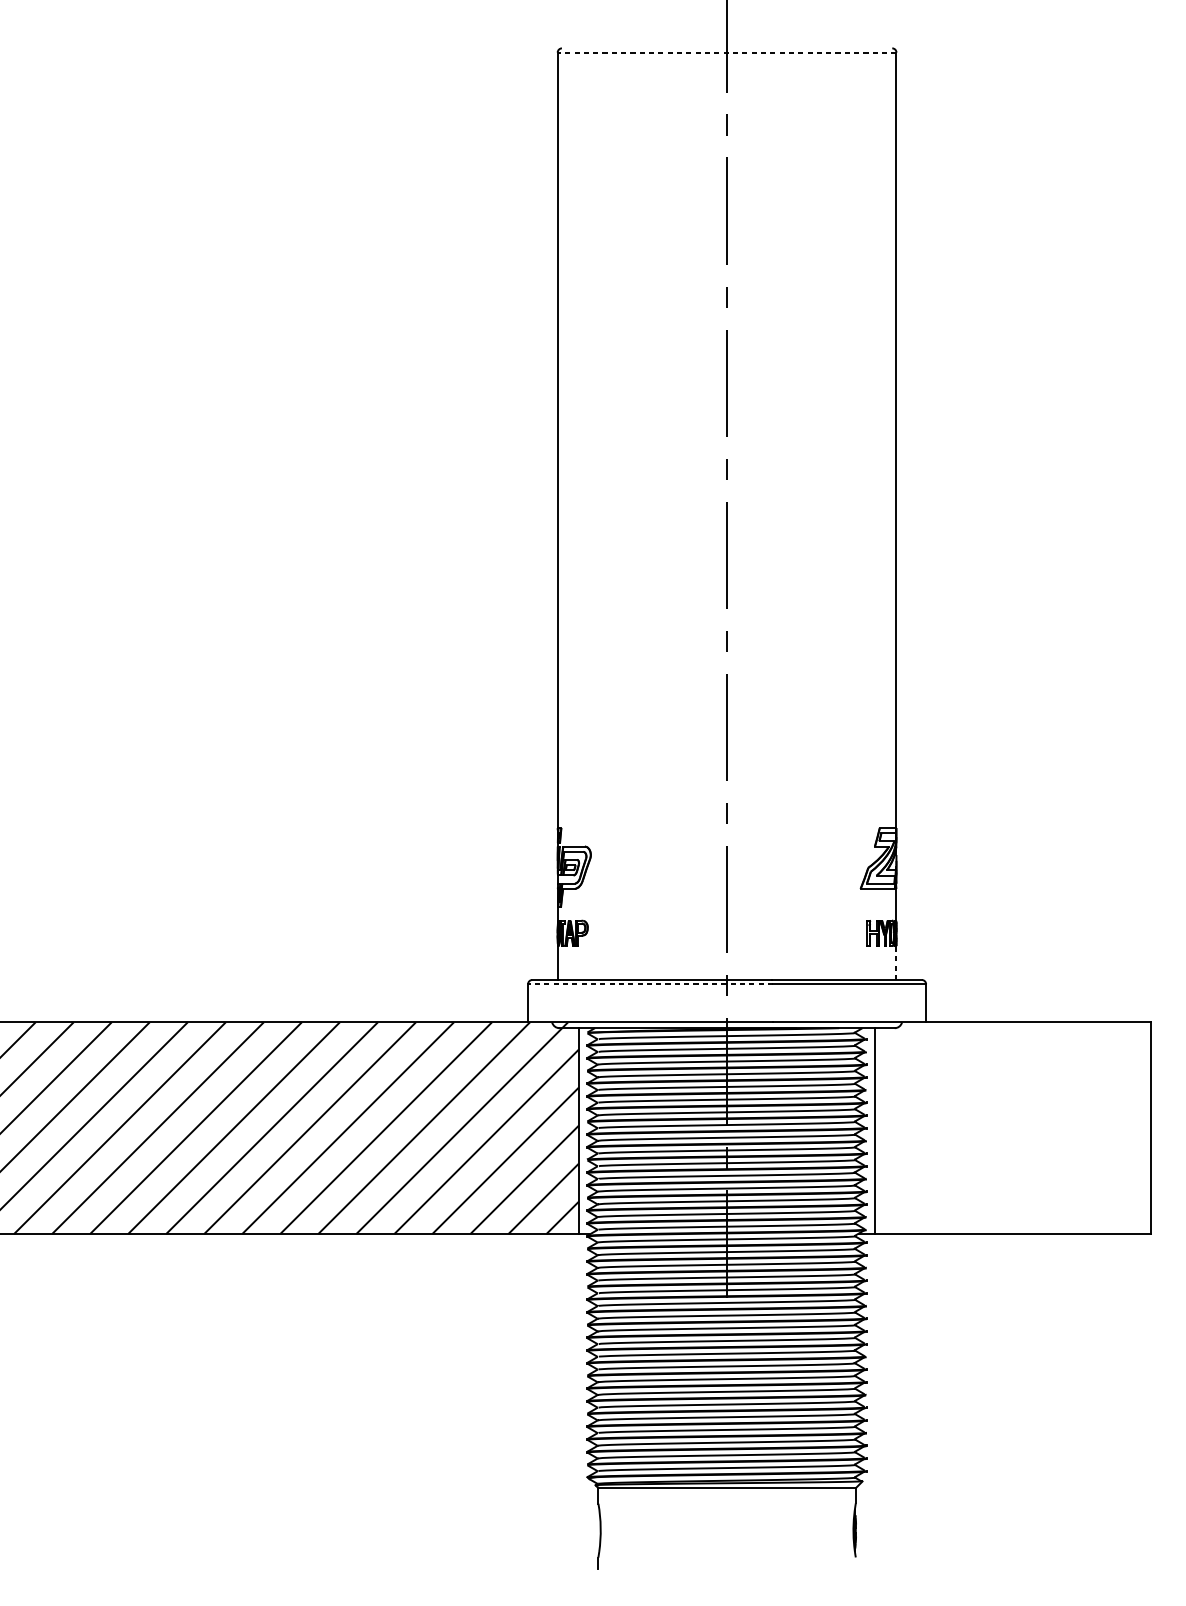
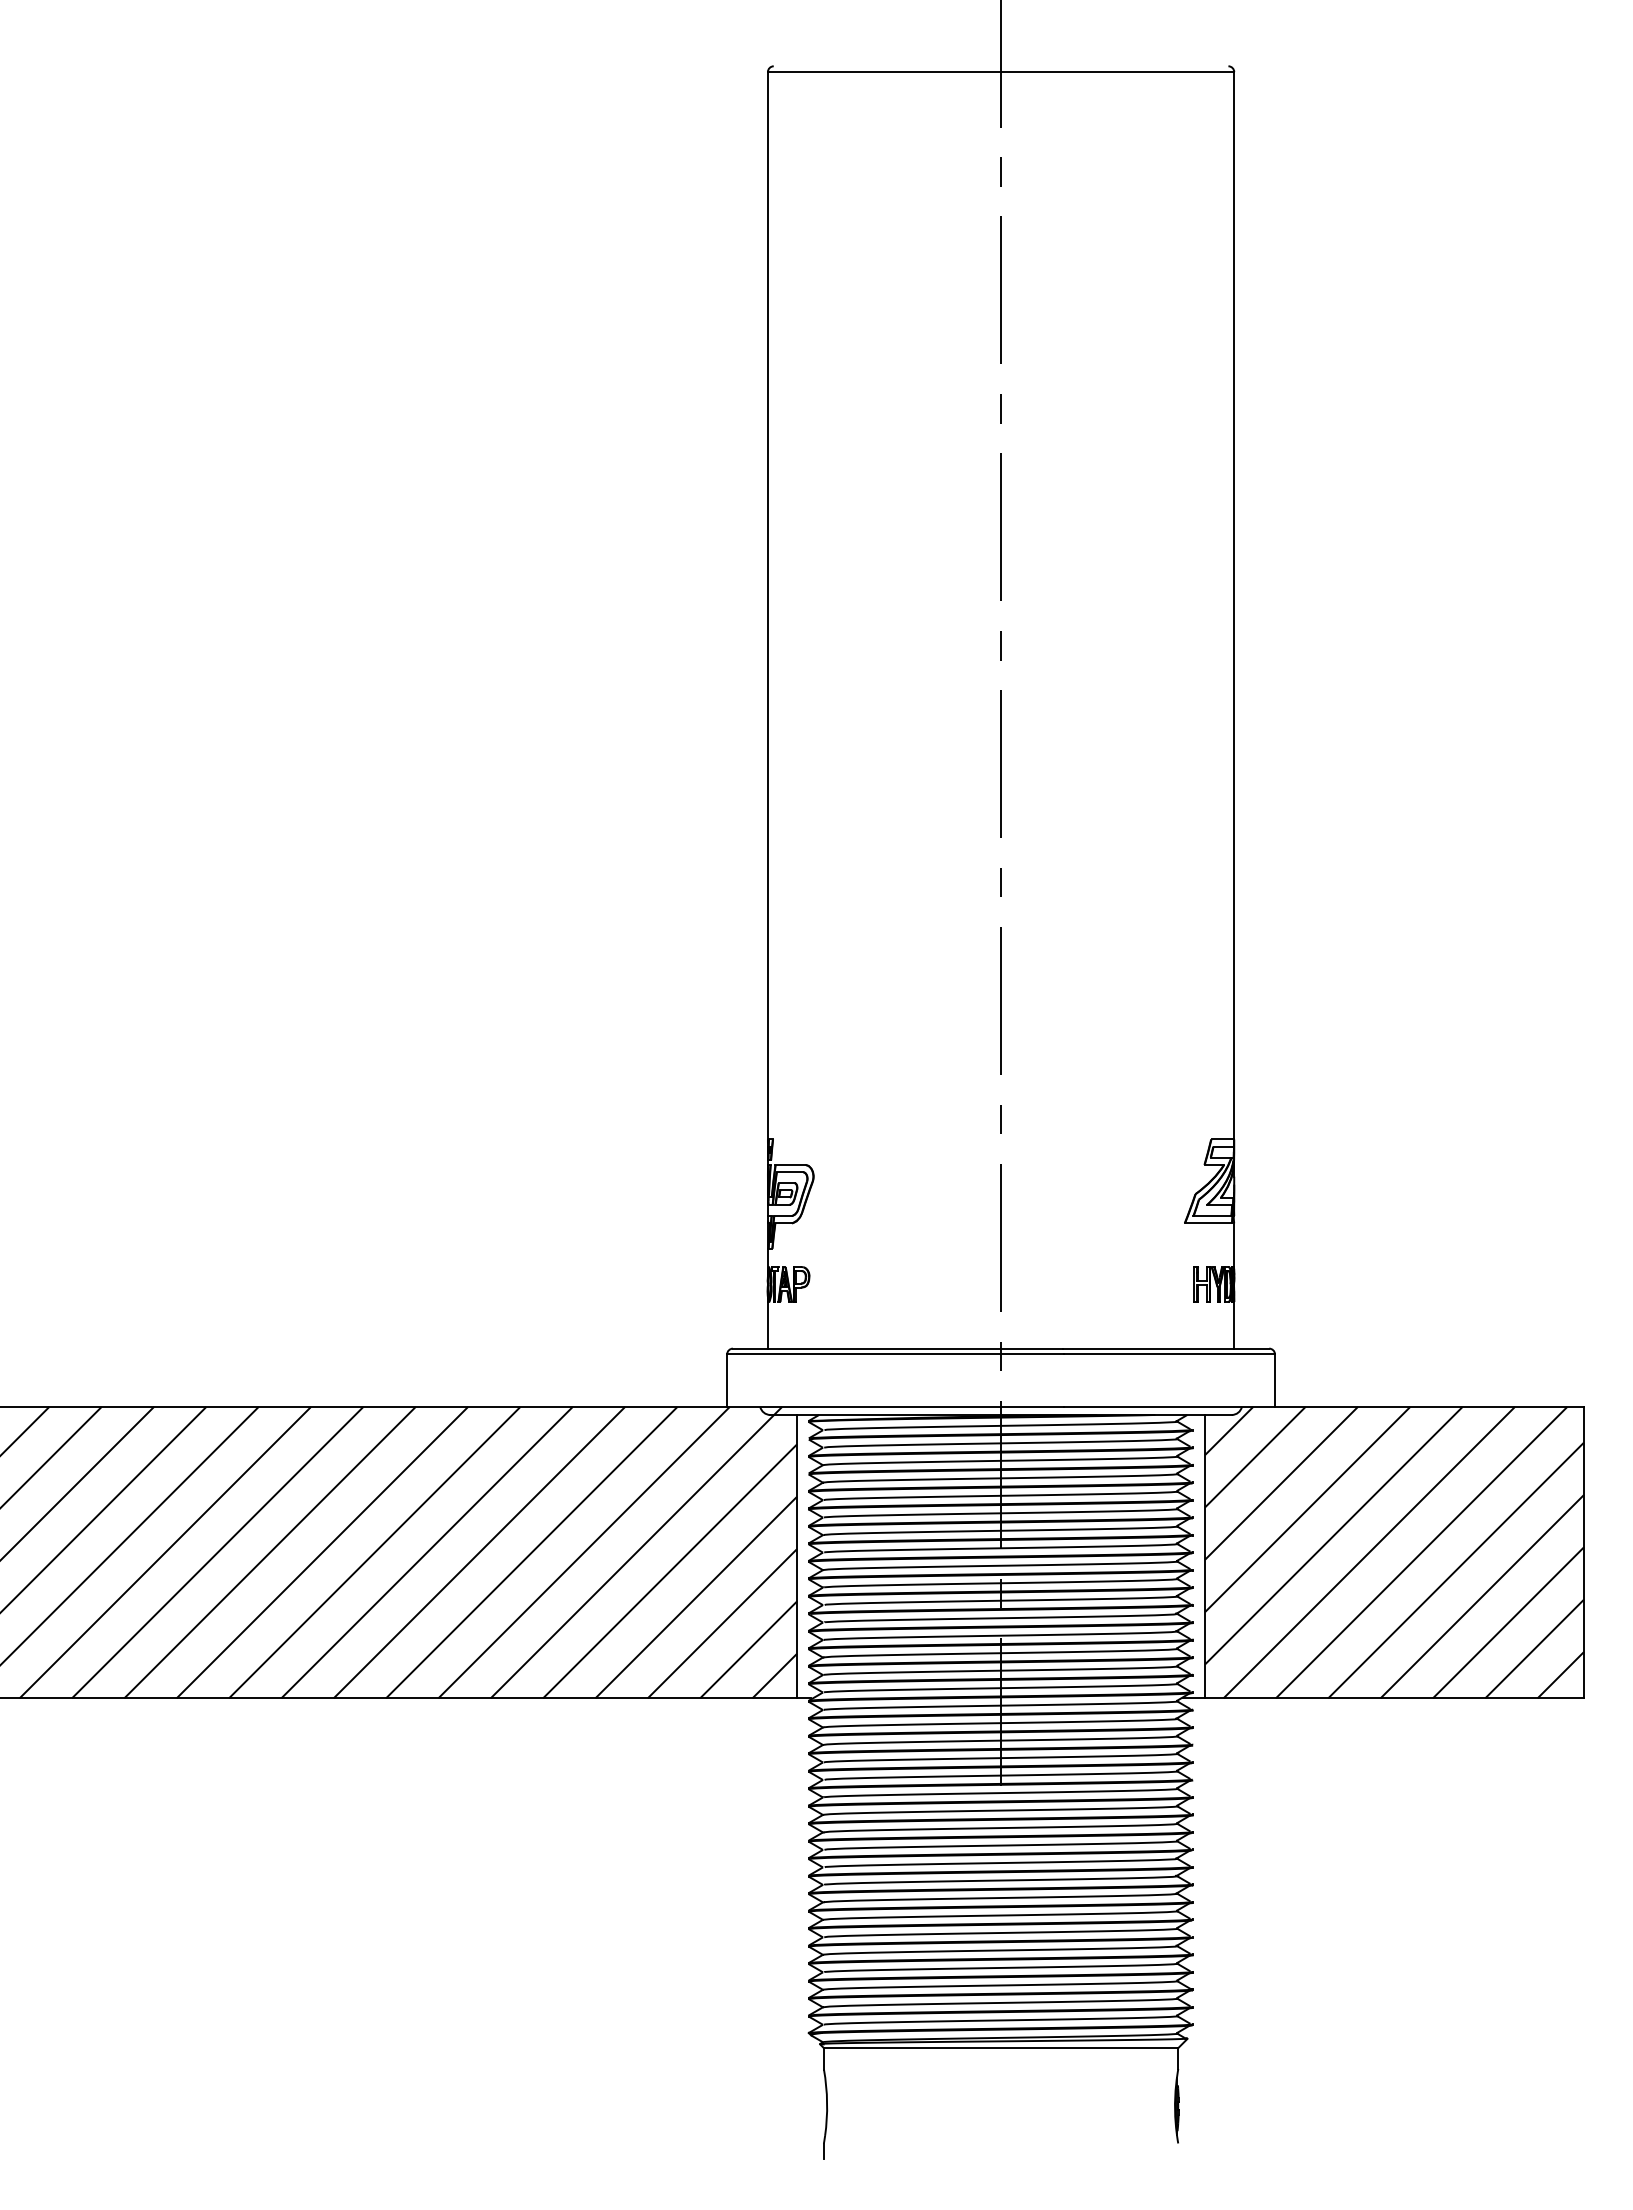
line: (726, 52) -> (1000, 72), dashed -> solid
line: (896, 961) -> (1234, 1323), dashed -> solid
line: (650, 984) -> (895, 1354), dashed -> solid
hatch: (1012, 1128) -> (1394, 1552), added

